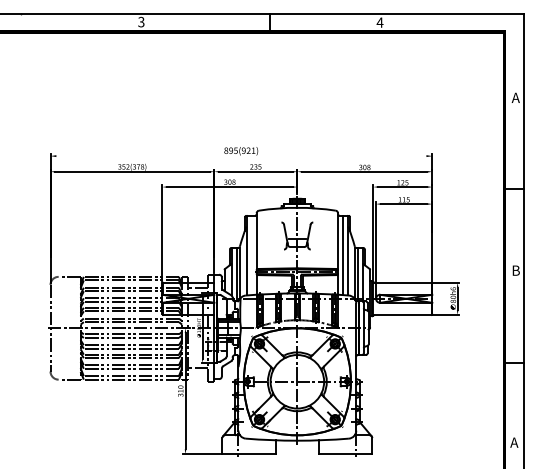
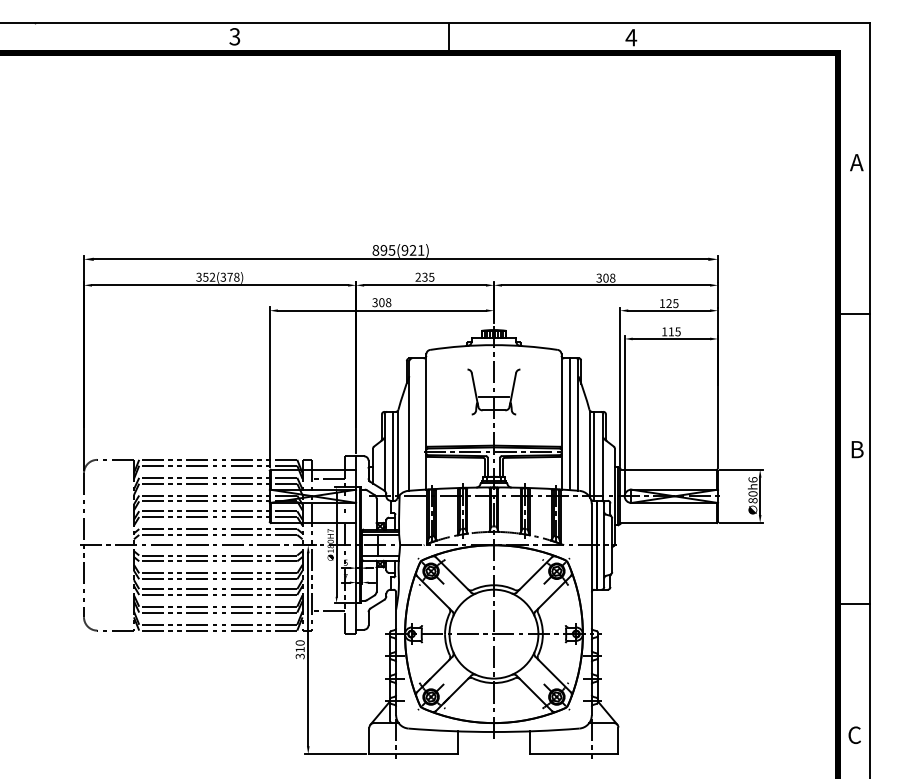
line: (241, 156) -> (401, 259), added
text: (514, 442) -> (854, 734), A -> C

